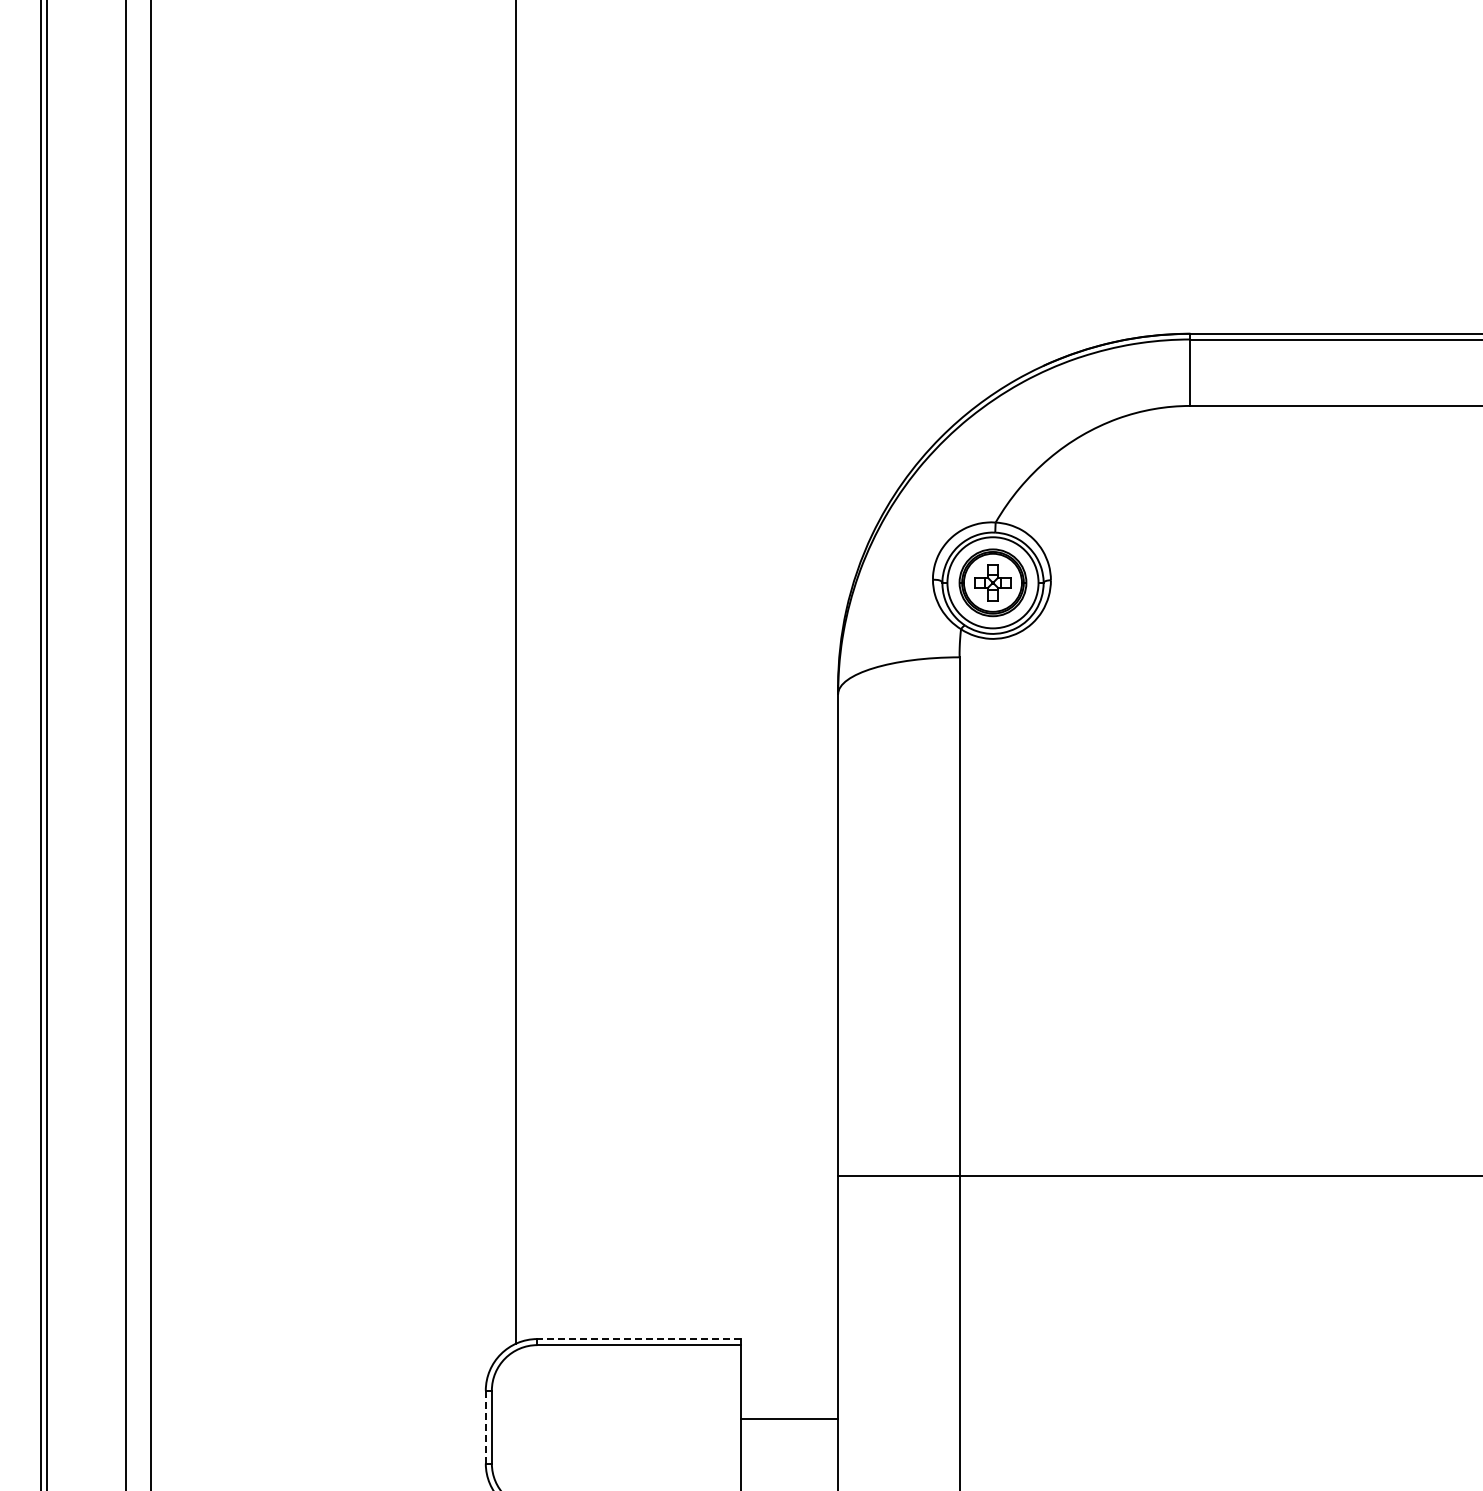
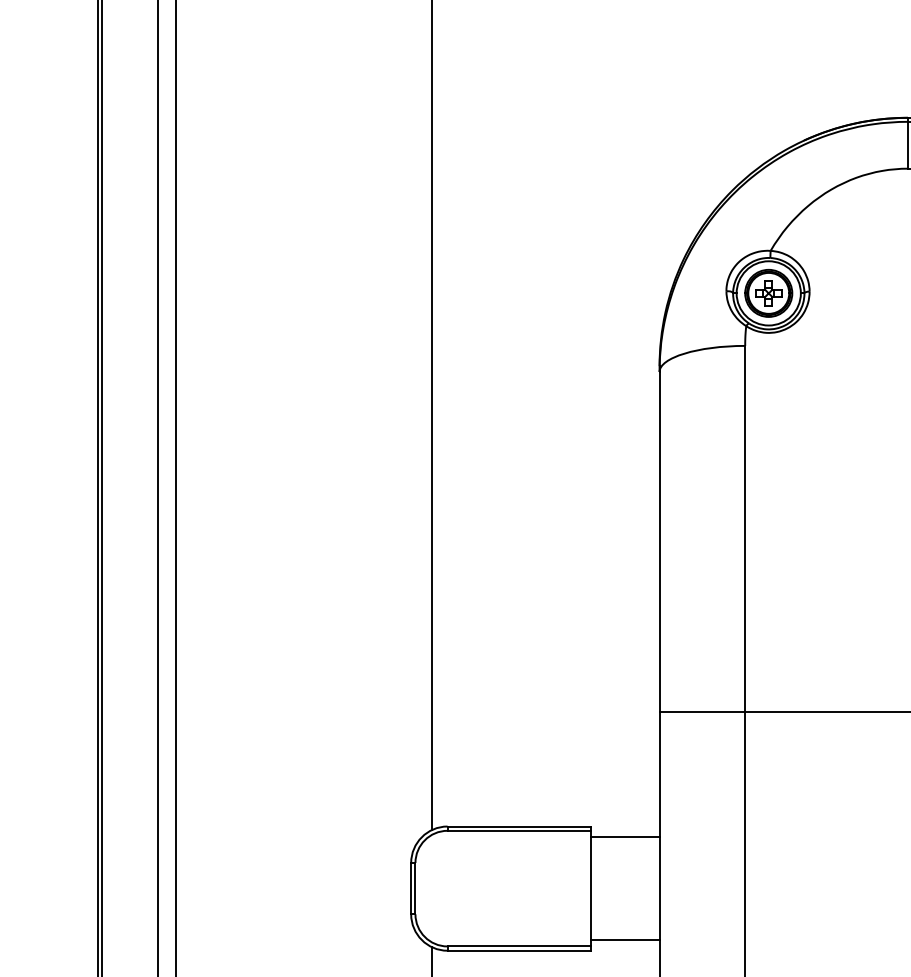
line: (639, 1339) -> (519, 826), dashed -> solid
line: (789, 1419) -> (625, 837), moved
line: (485, 1427) -> (410, 888), dashed -> solid

